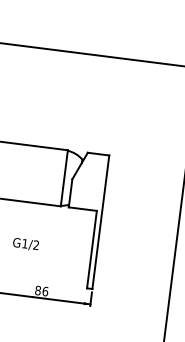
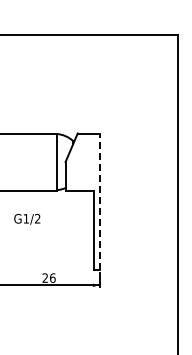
line: (100, 222) -> (99, 201), solid -> dashed
text: (26, 244) -> (27, 219), moved
text: (38, 290) -> (45, 277), 86 -> 26

